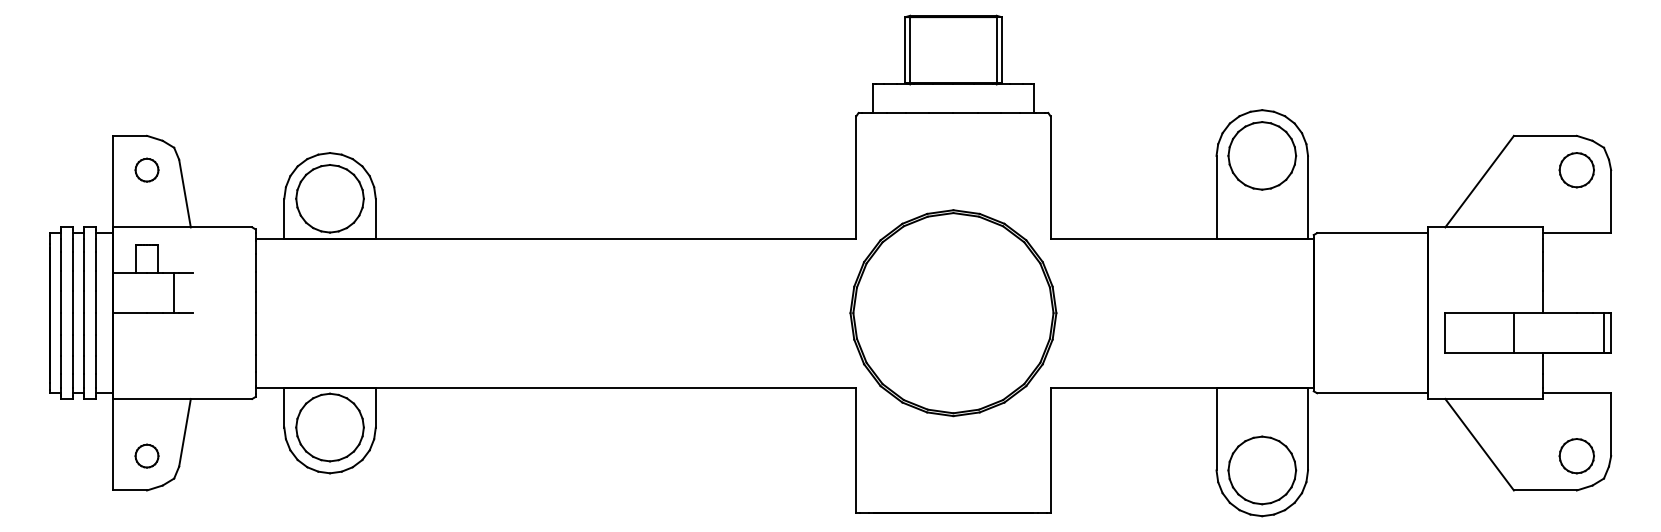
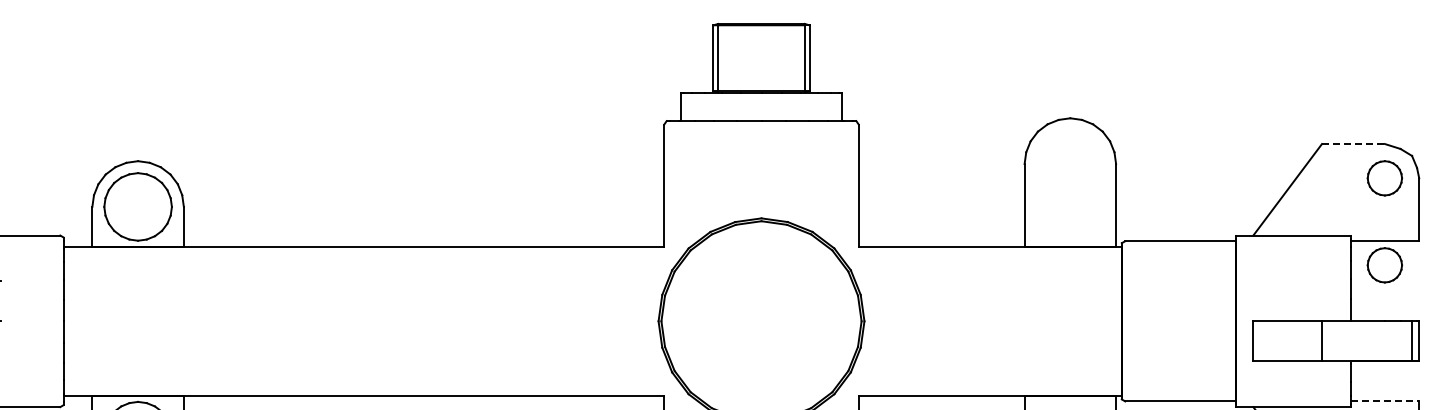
line: (1545, 135) -> (1353, 143), solid -> dashed
part: (1262, 155) -> (1070, 163), removed
part: (1576, 257) -> (1384, 265), added
line: (1577, 393) -> (1385, 401), solid -> dashed

